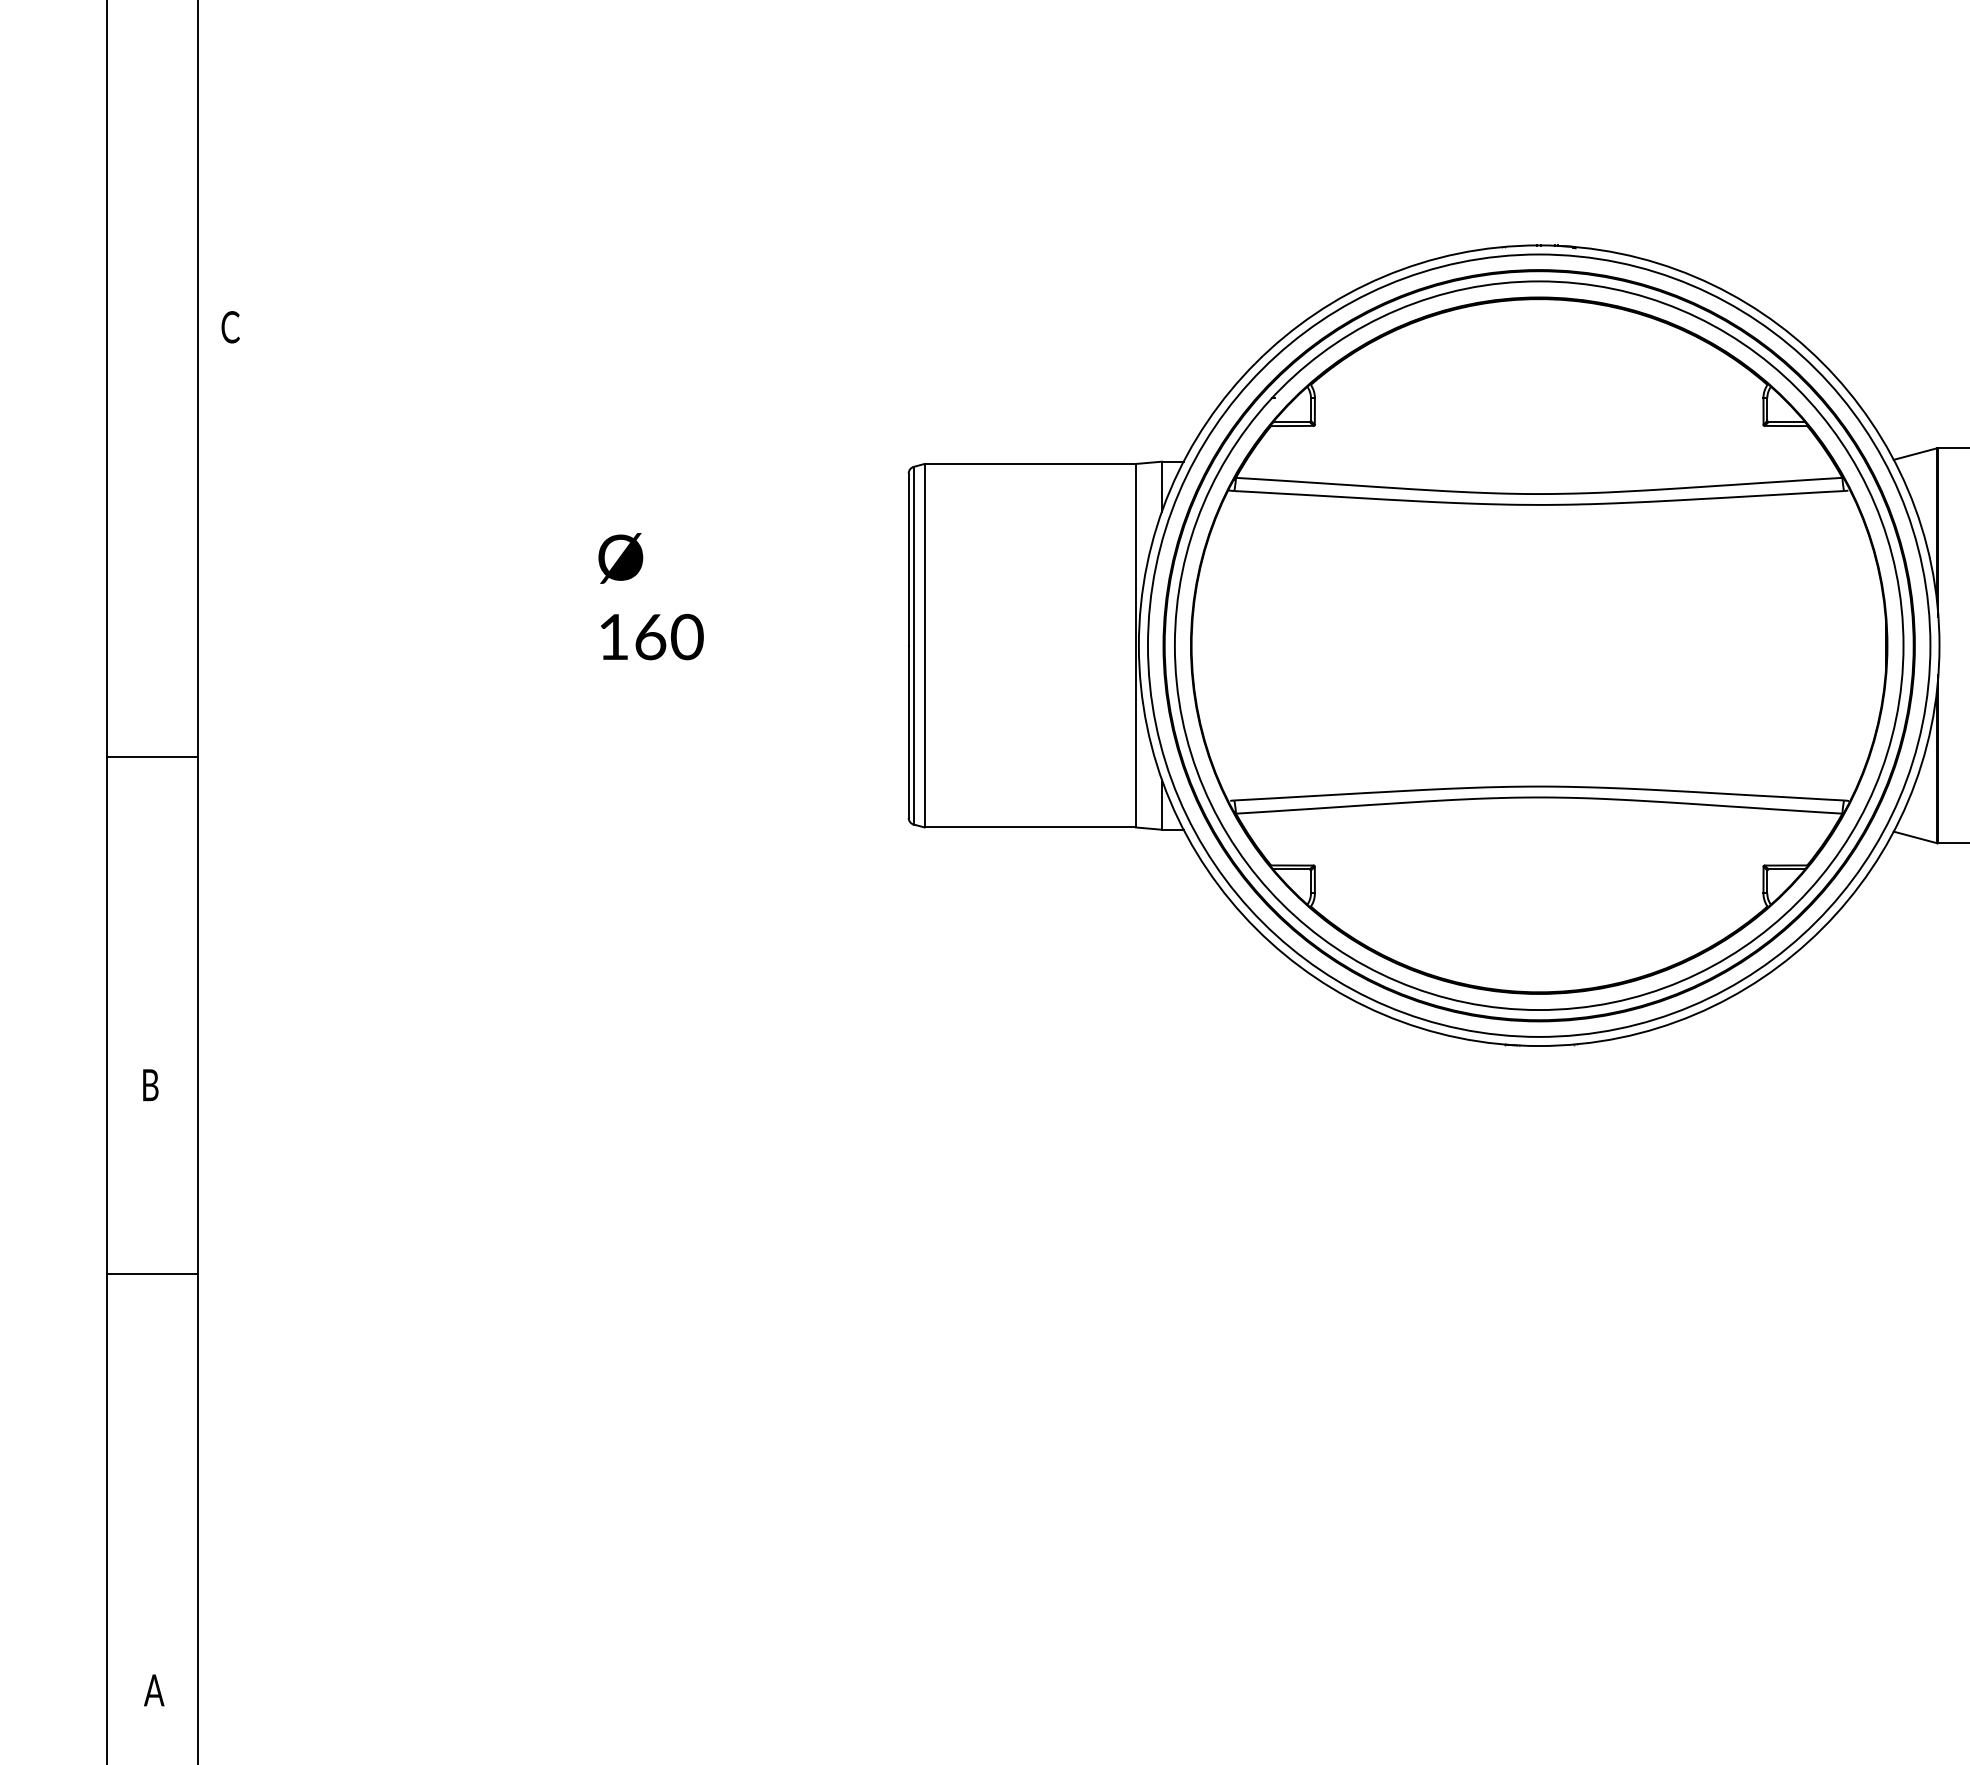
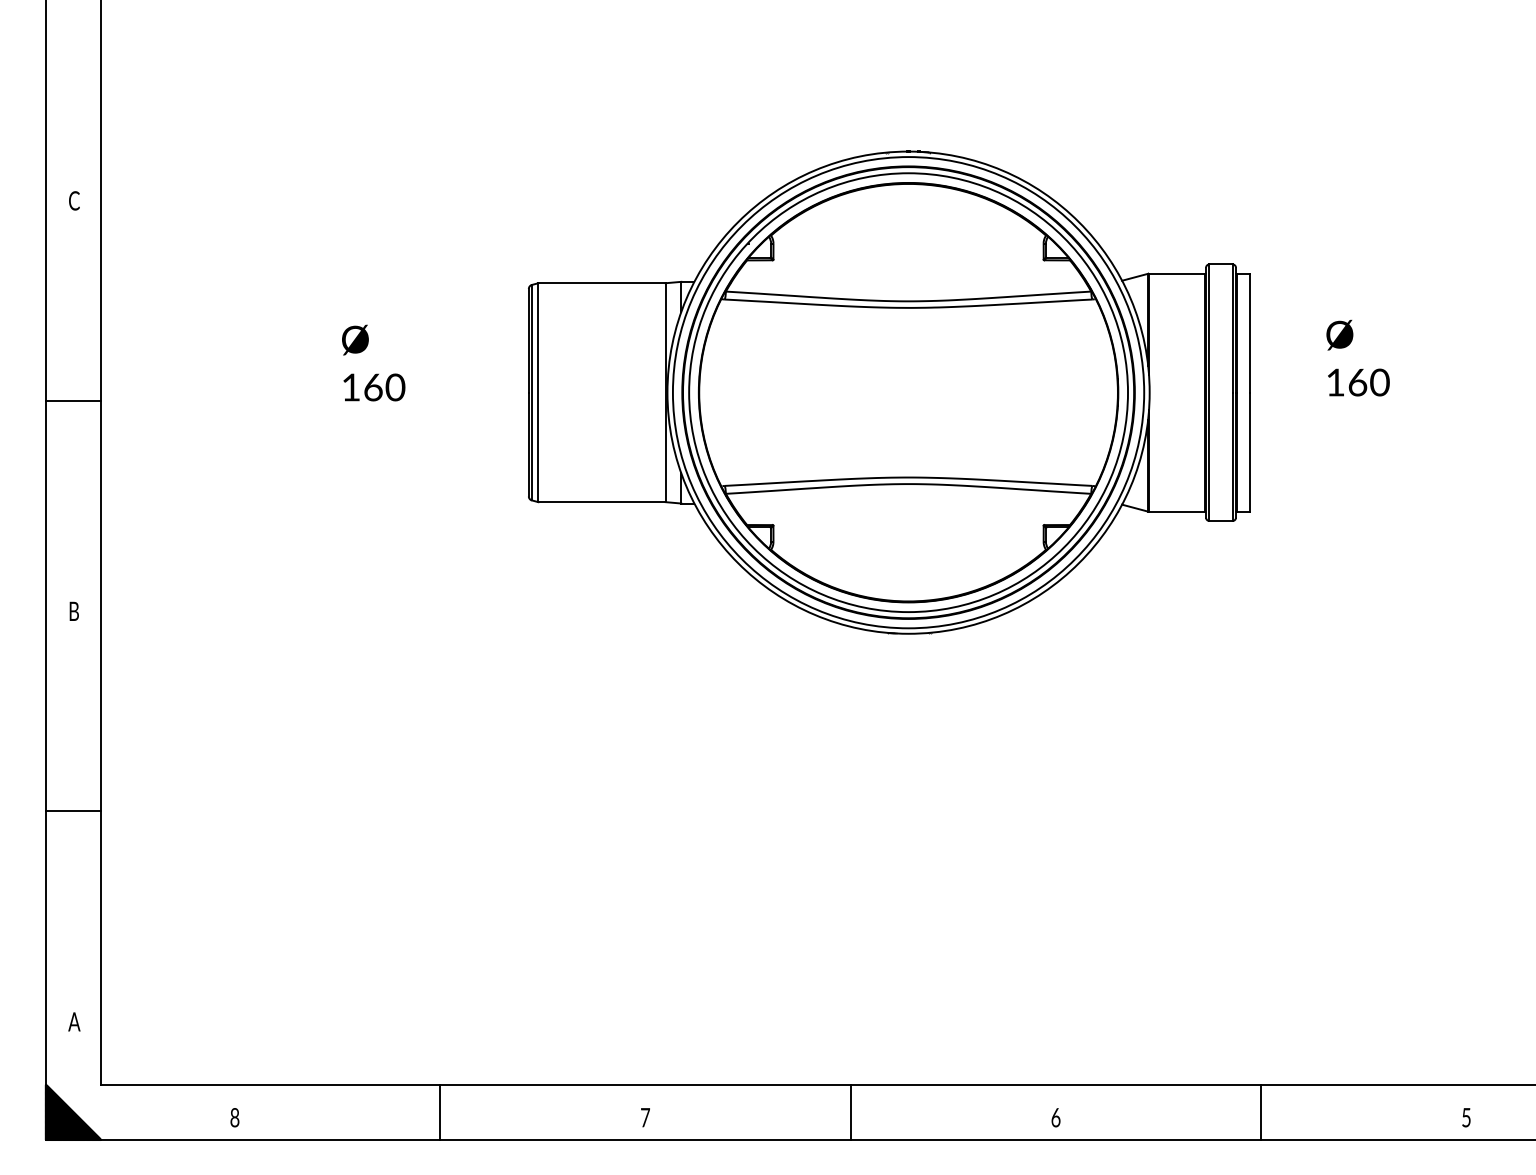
text: (230, 326) -> (74, 200), moved
line: (152, 756) -> (73, 400), moved
text: (149, 1083) -> (73, 610), moved
line: (152, 1274) -> (73, 811), moved

